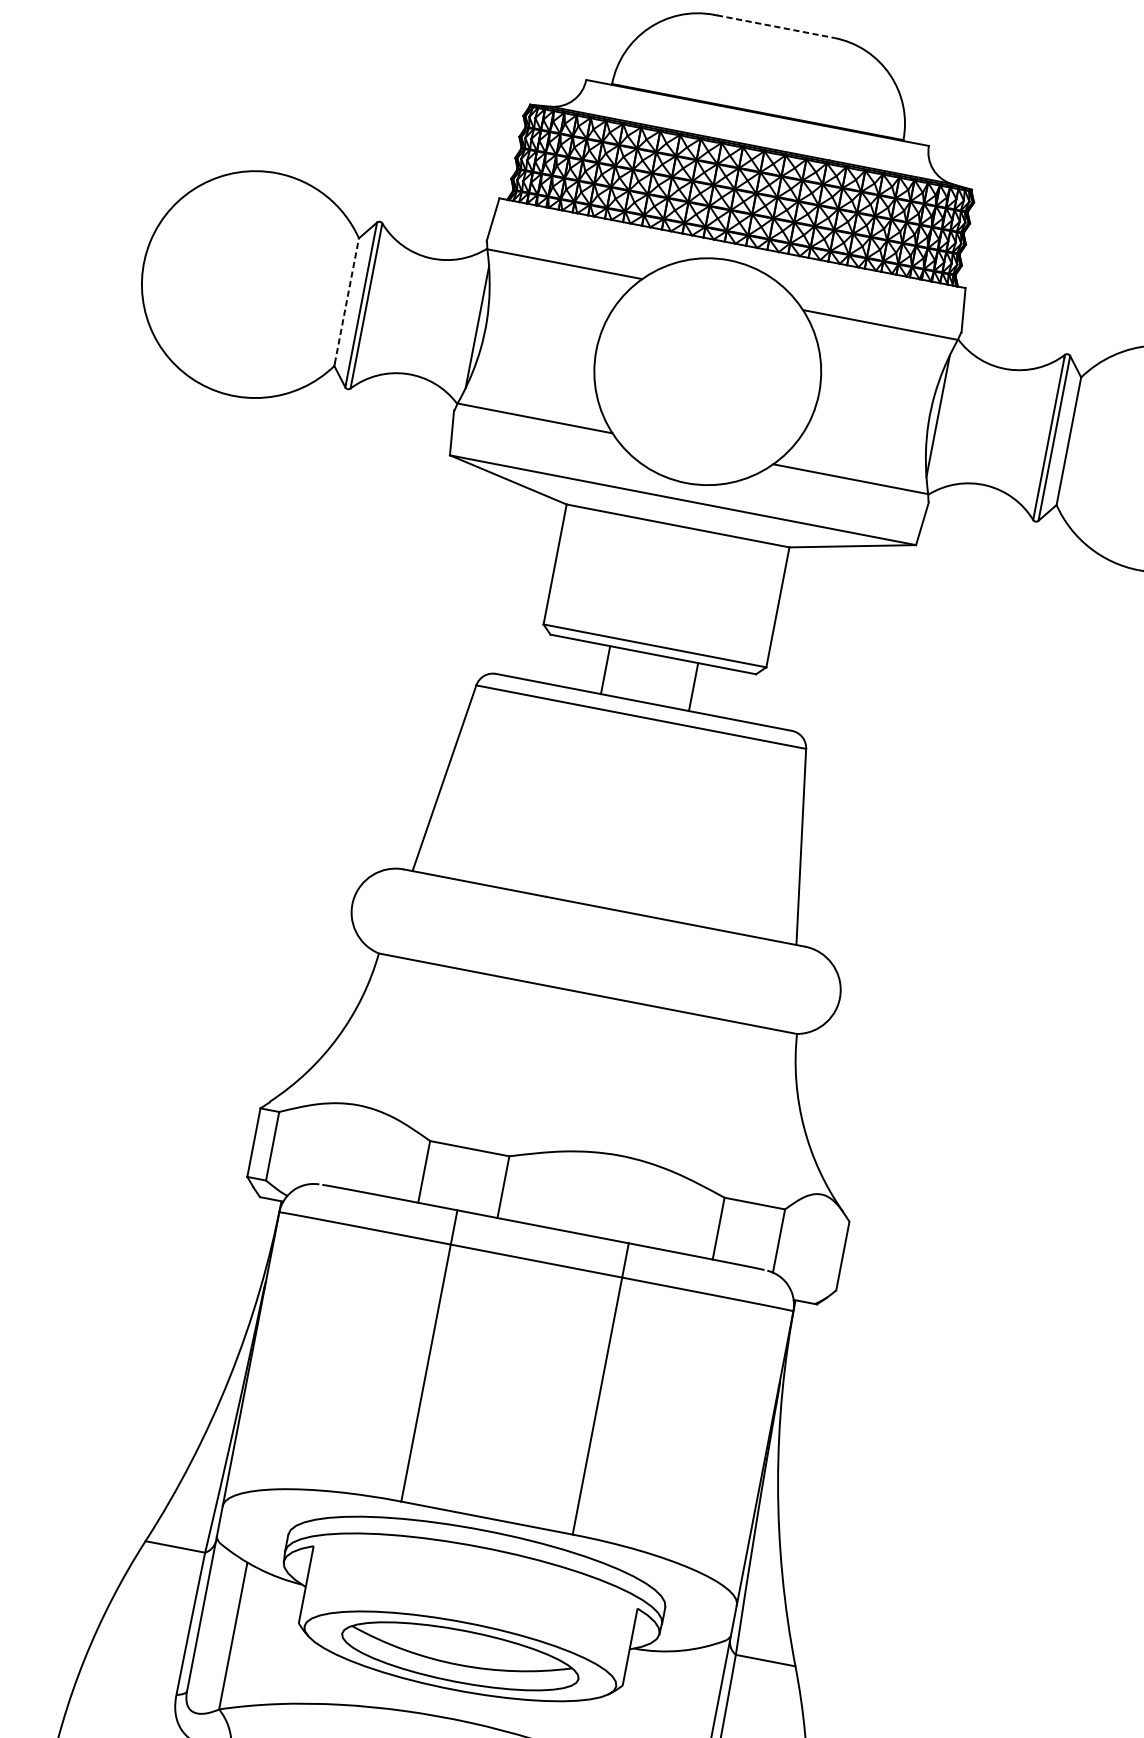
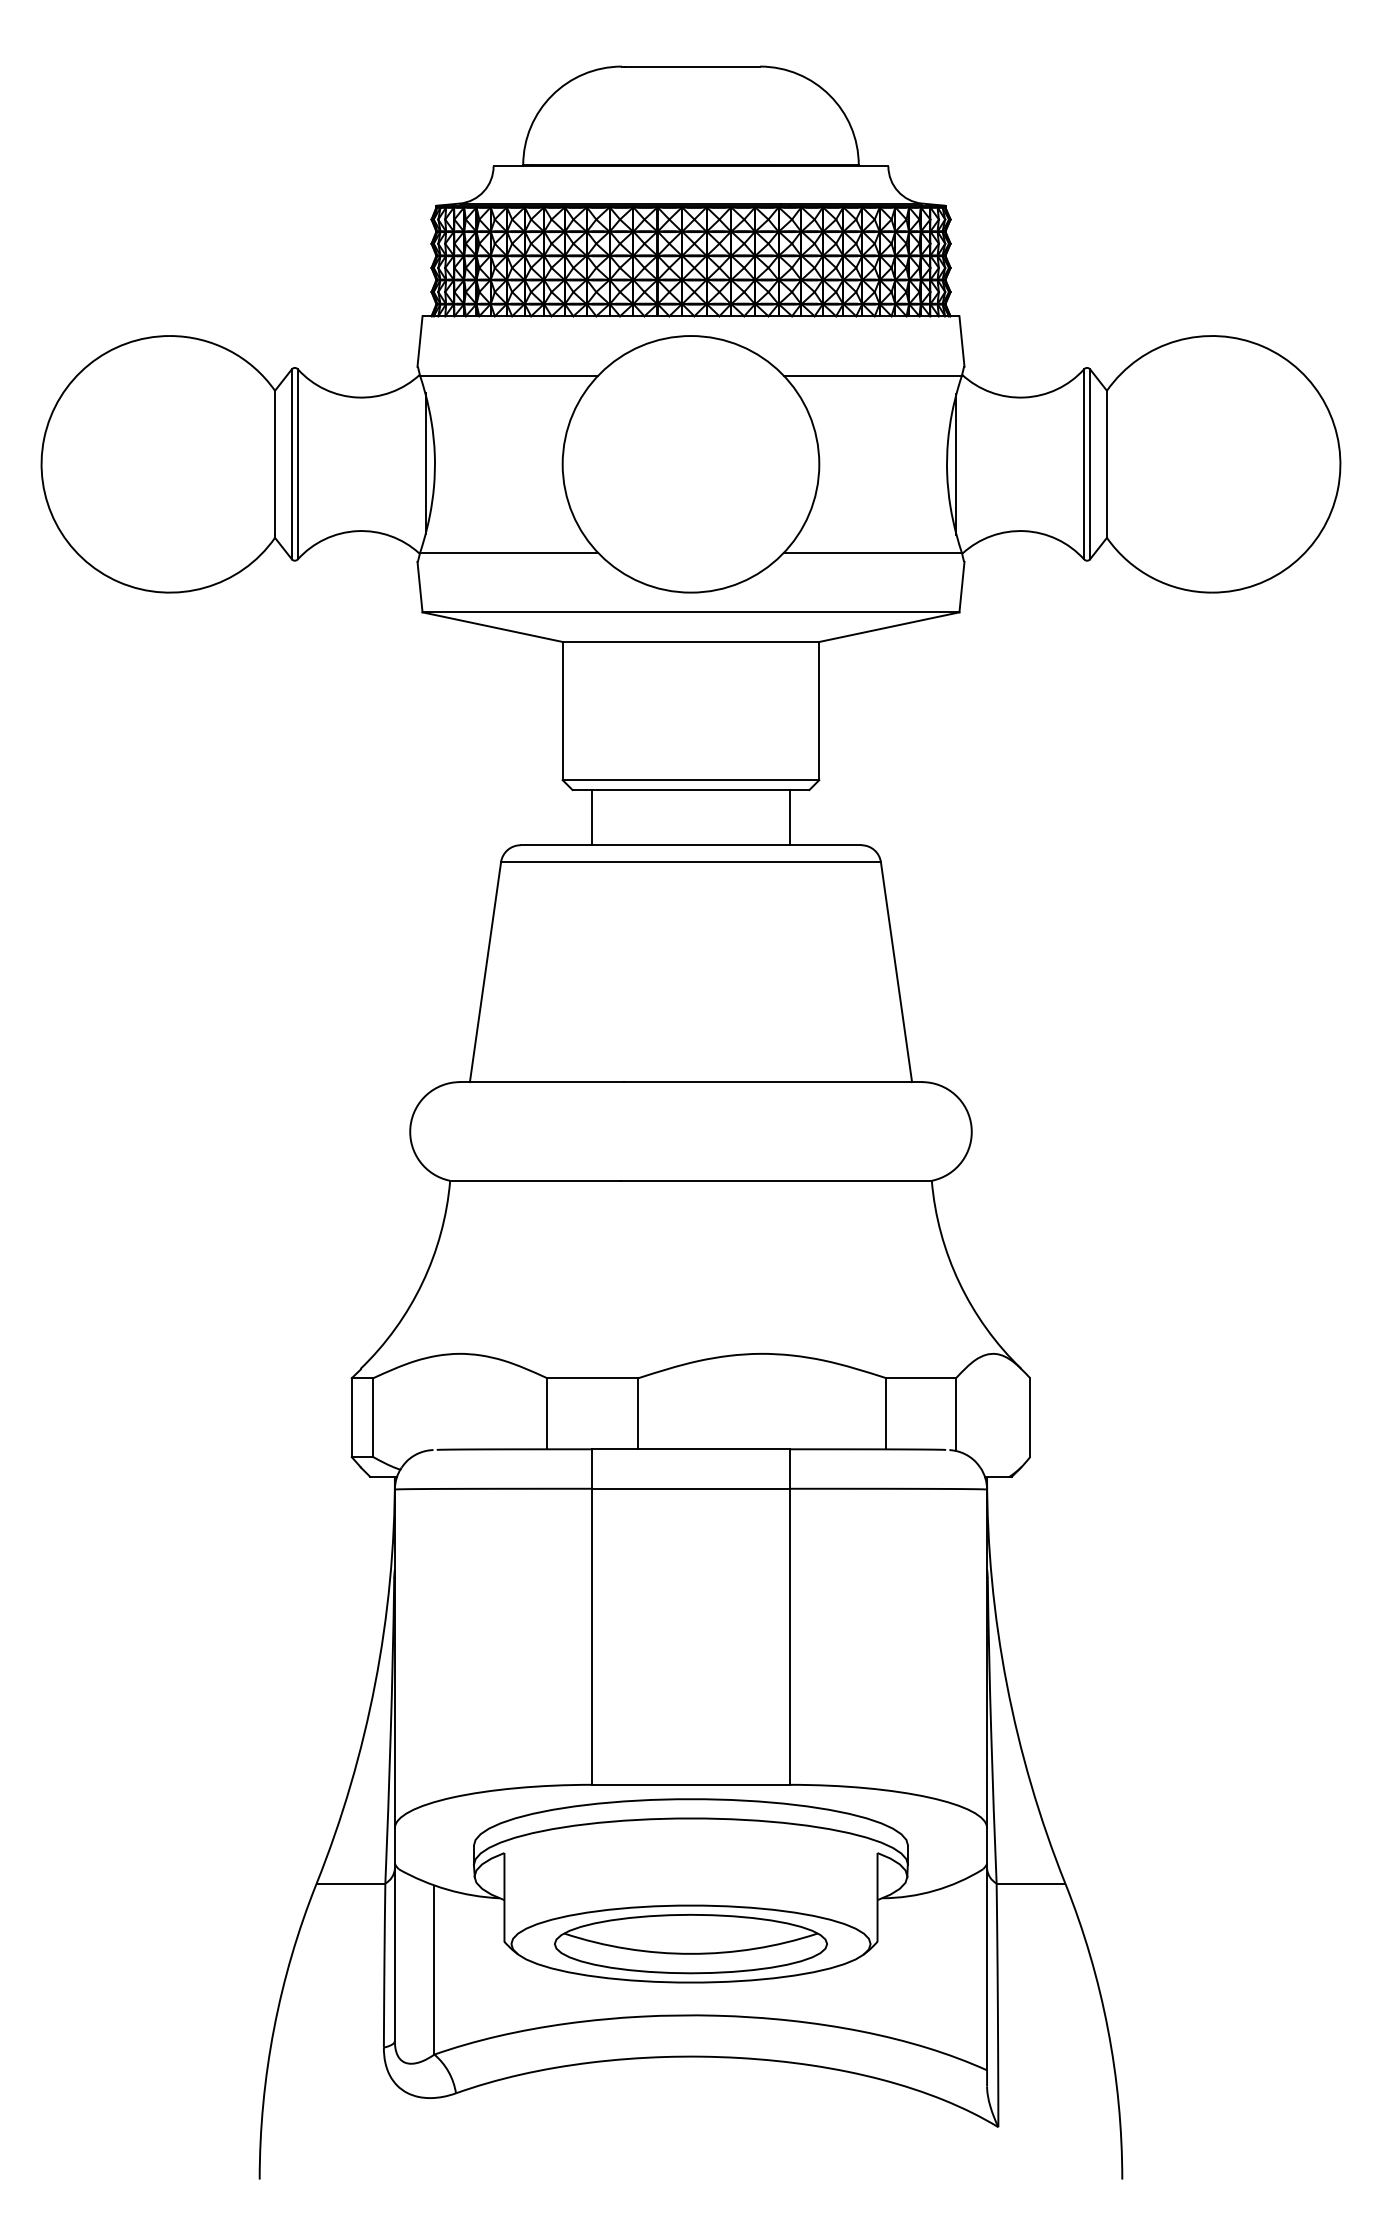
line: (775, 26) -> (692, 66), dashed -> solid
line: (347, 300) -> (275, 462), dashed -> solid
line: (605, 670) -> (592, 817), moved
line: (693, 686) -> (789, 817), moved

